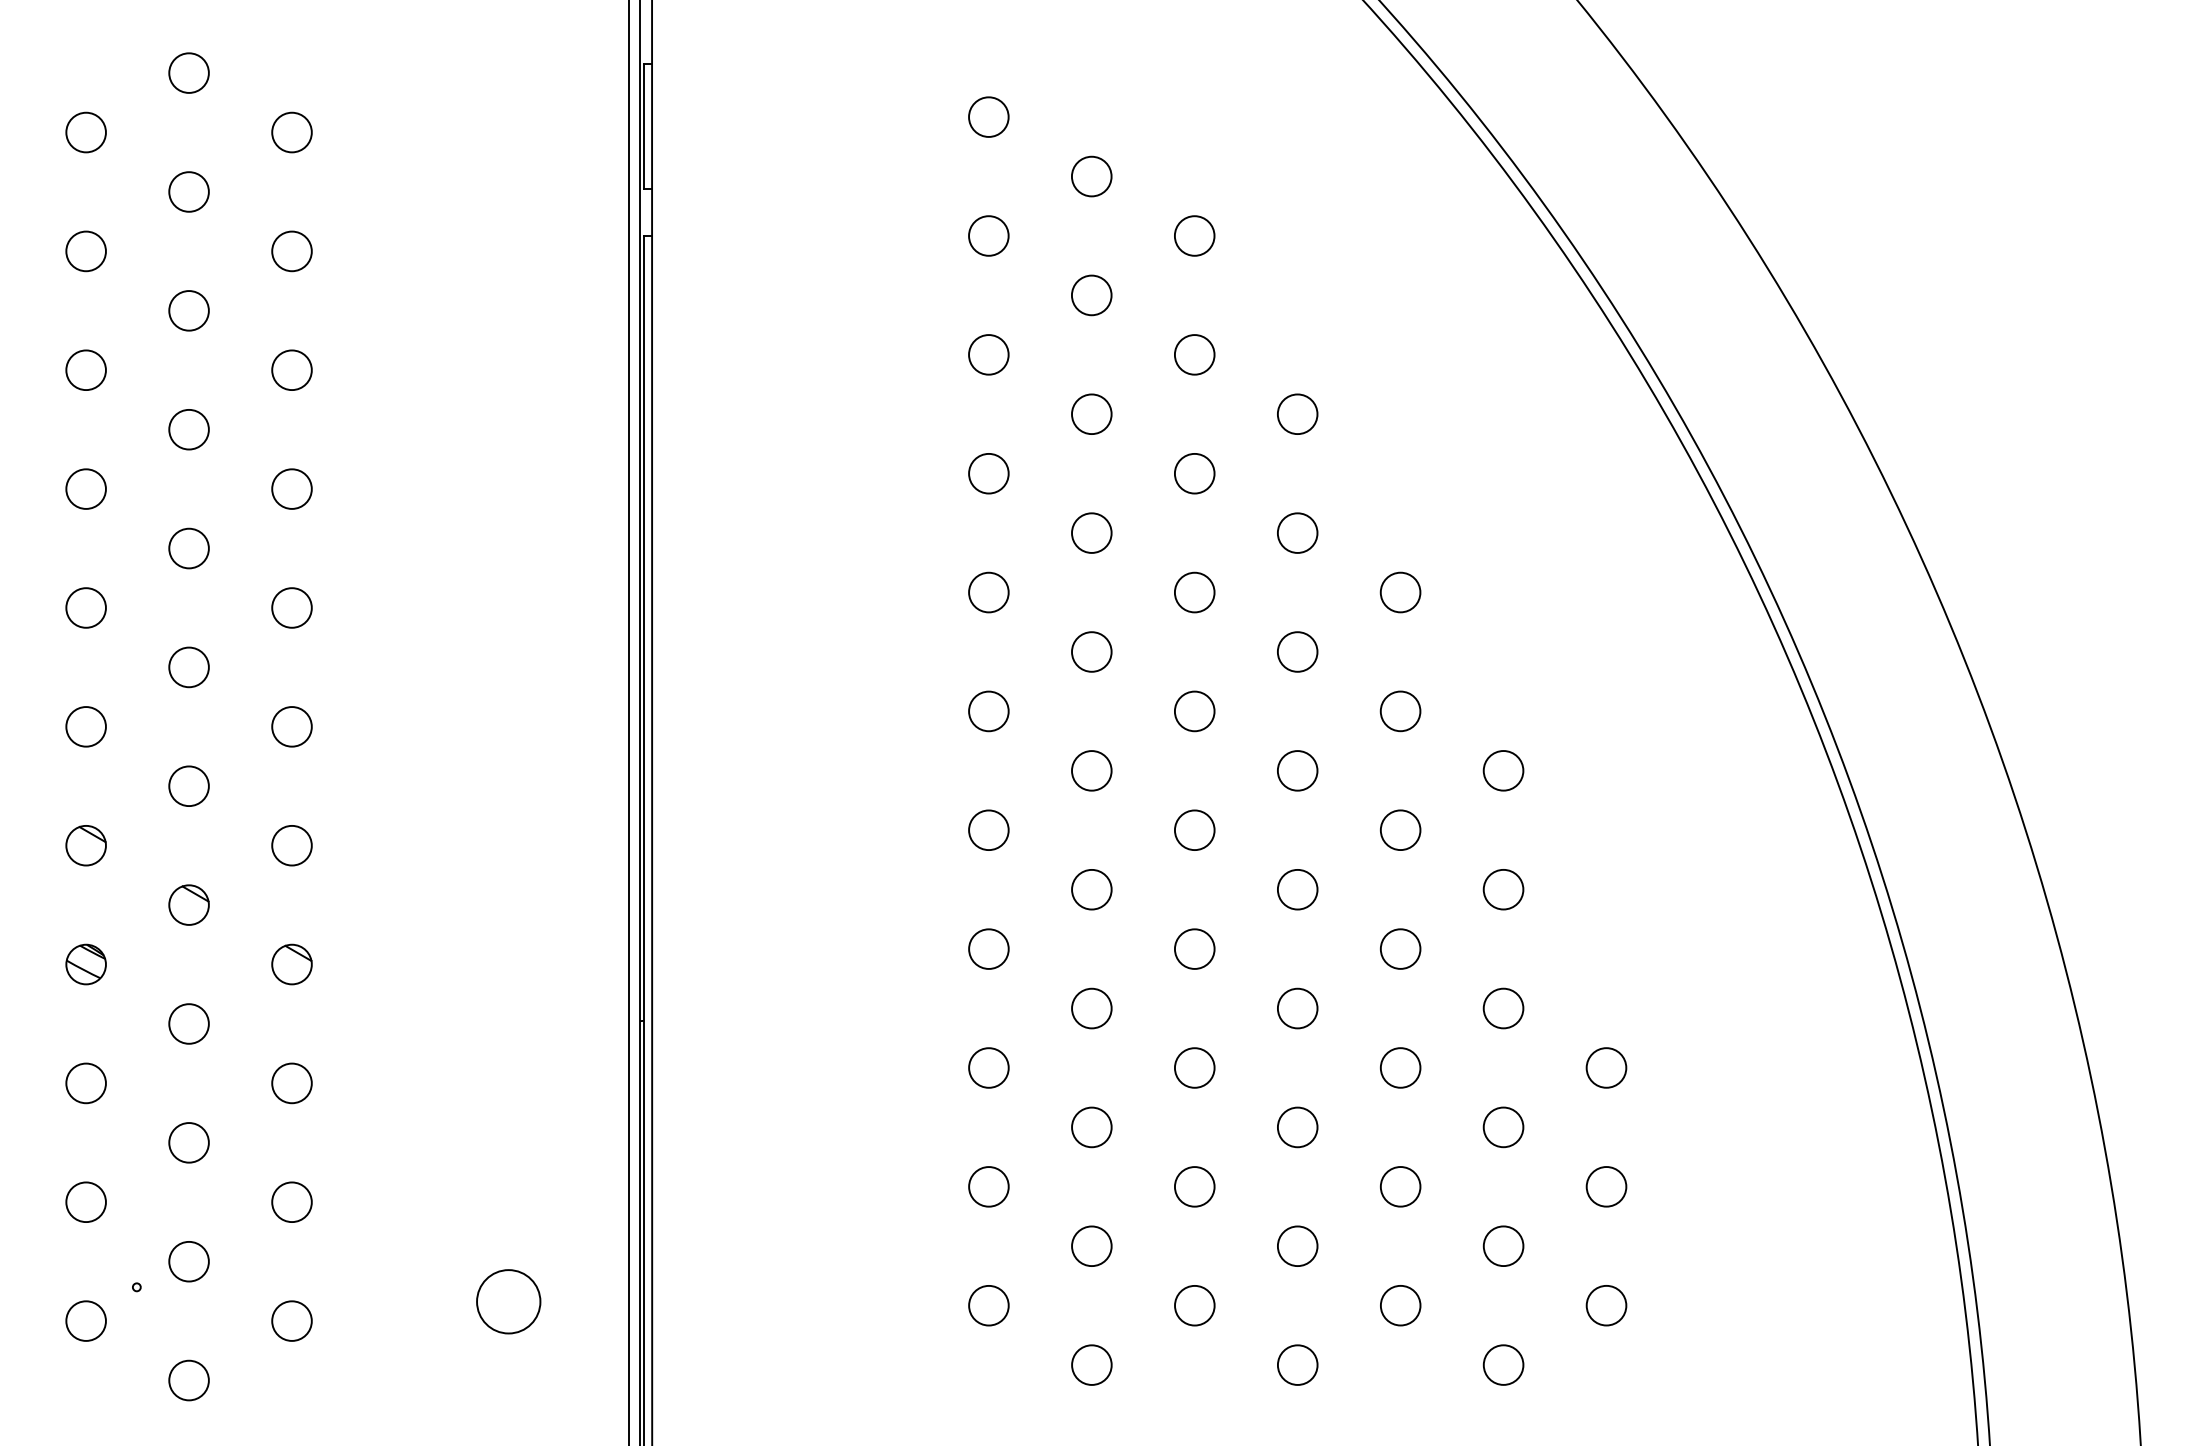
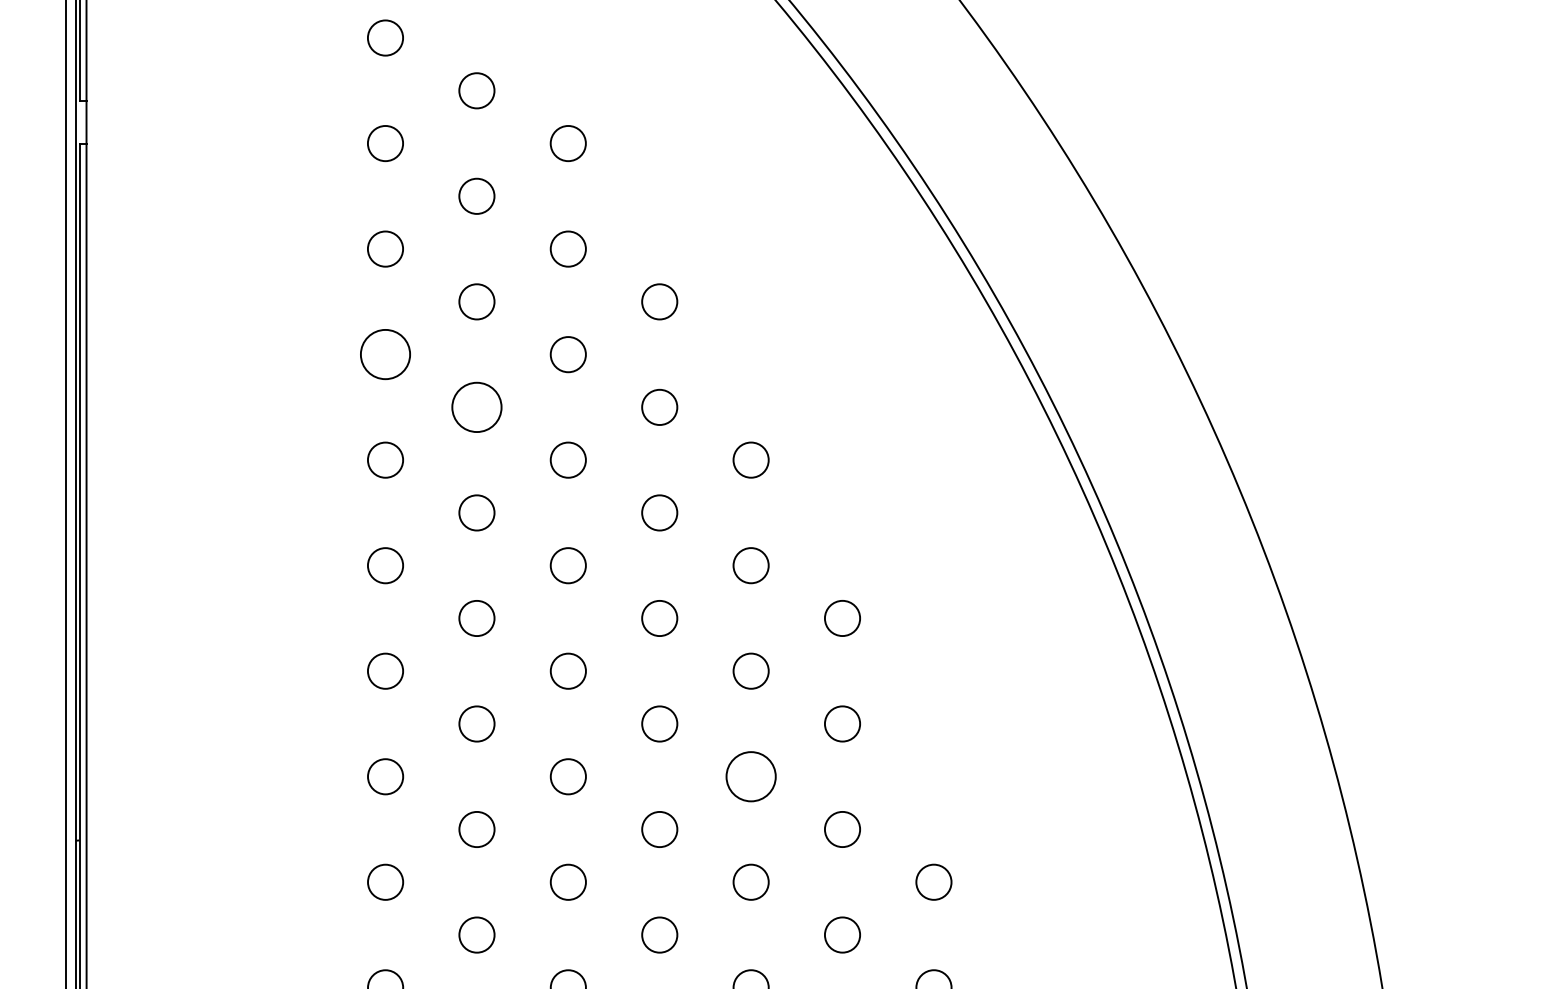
circle: (988, 473) -> (385, 354), size x1.4
circle: (1091, 532) -> (476, 406), size x1.4
circle: (1400, 948) -> (751, 776), size x1.4

